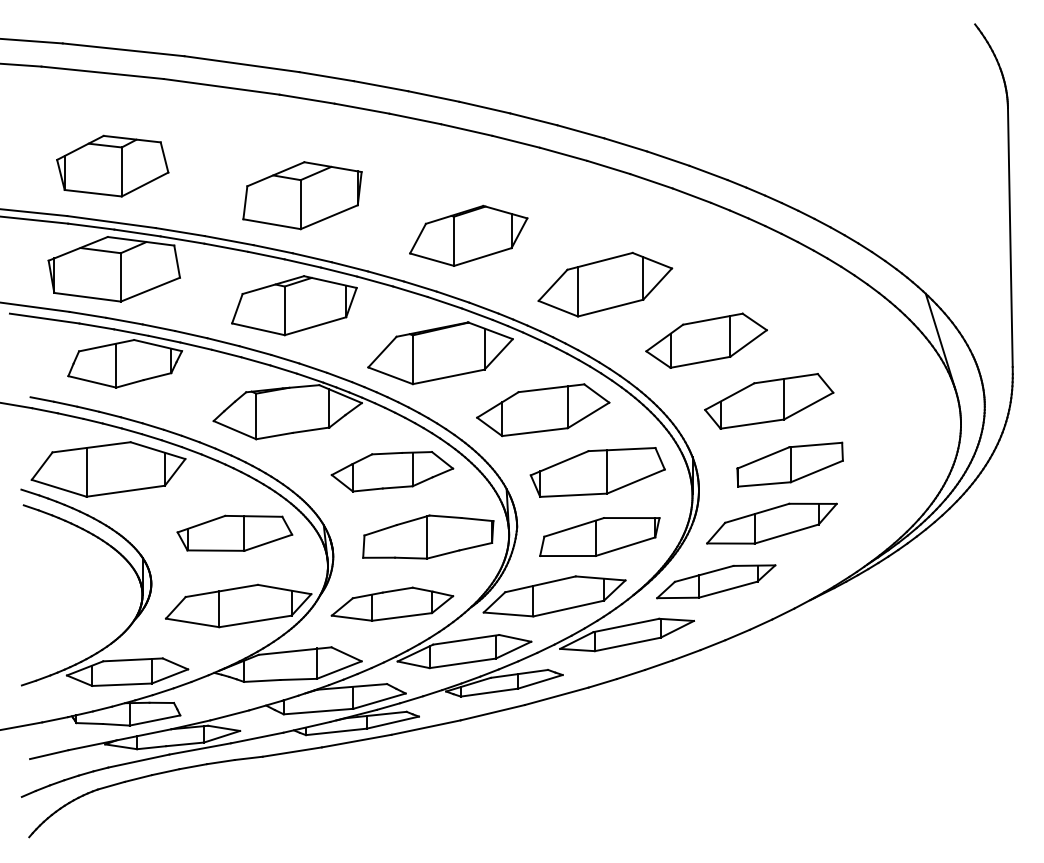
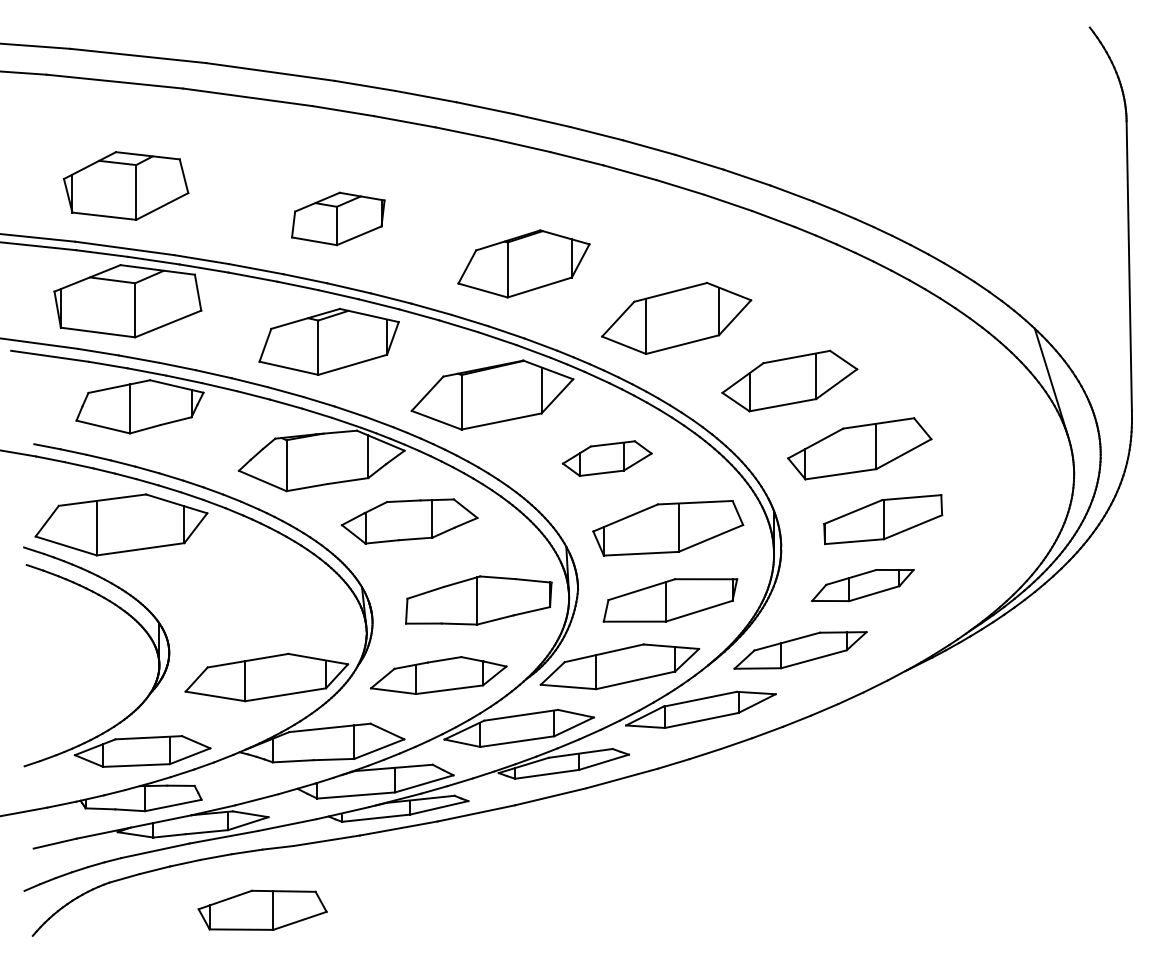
part: (302, 195) -> (338, 218), size x0.7
part: (543, 410) -> (607, 458), size x0.6
part: (392, 471) -> (409, 521), moved
part: (771, 523) -> (862, 585), size x0.7
part: (234, 532) -> (262, 909), moved

